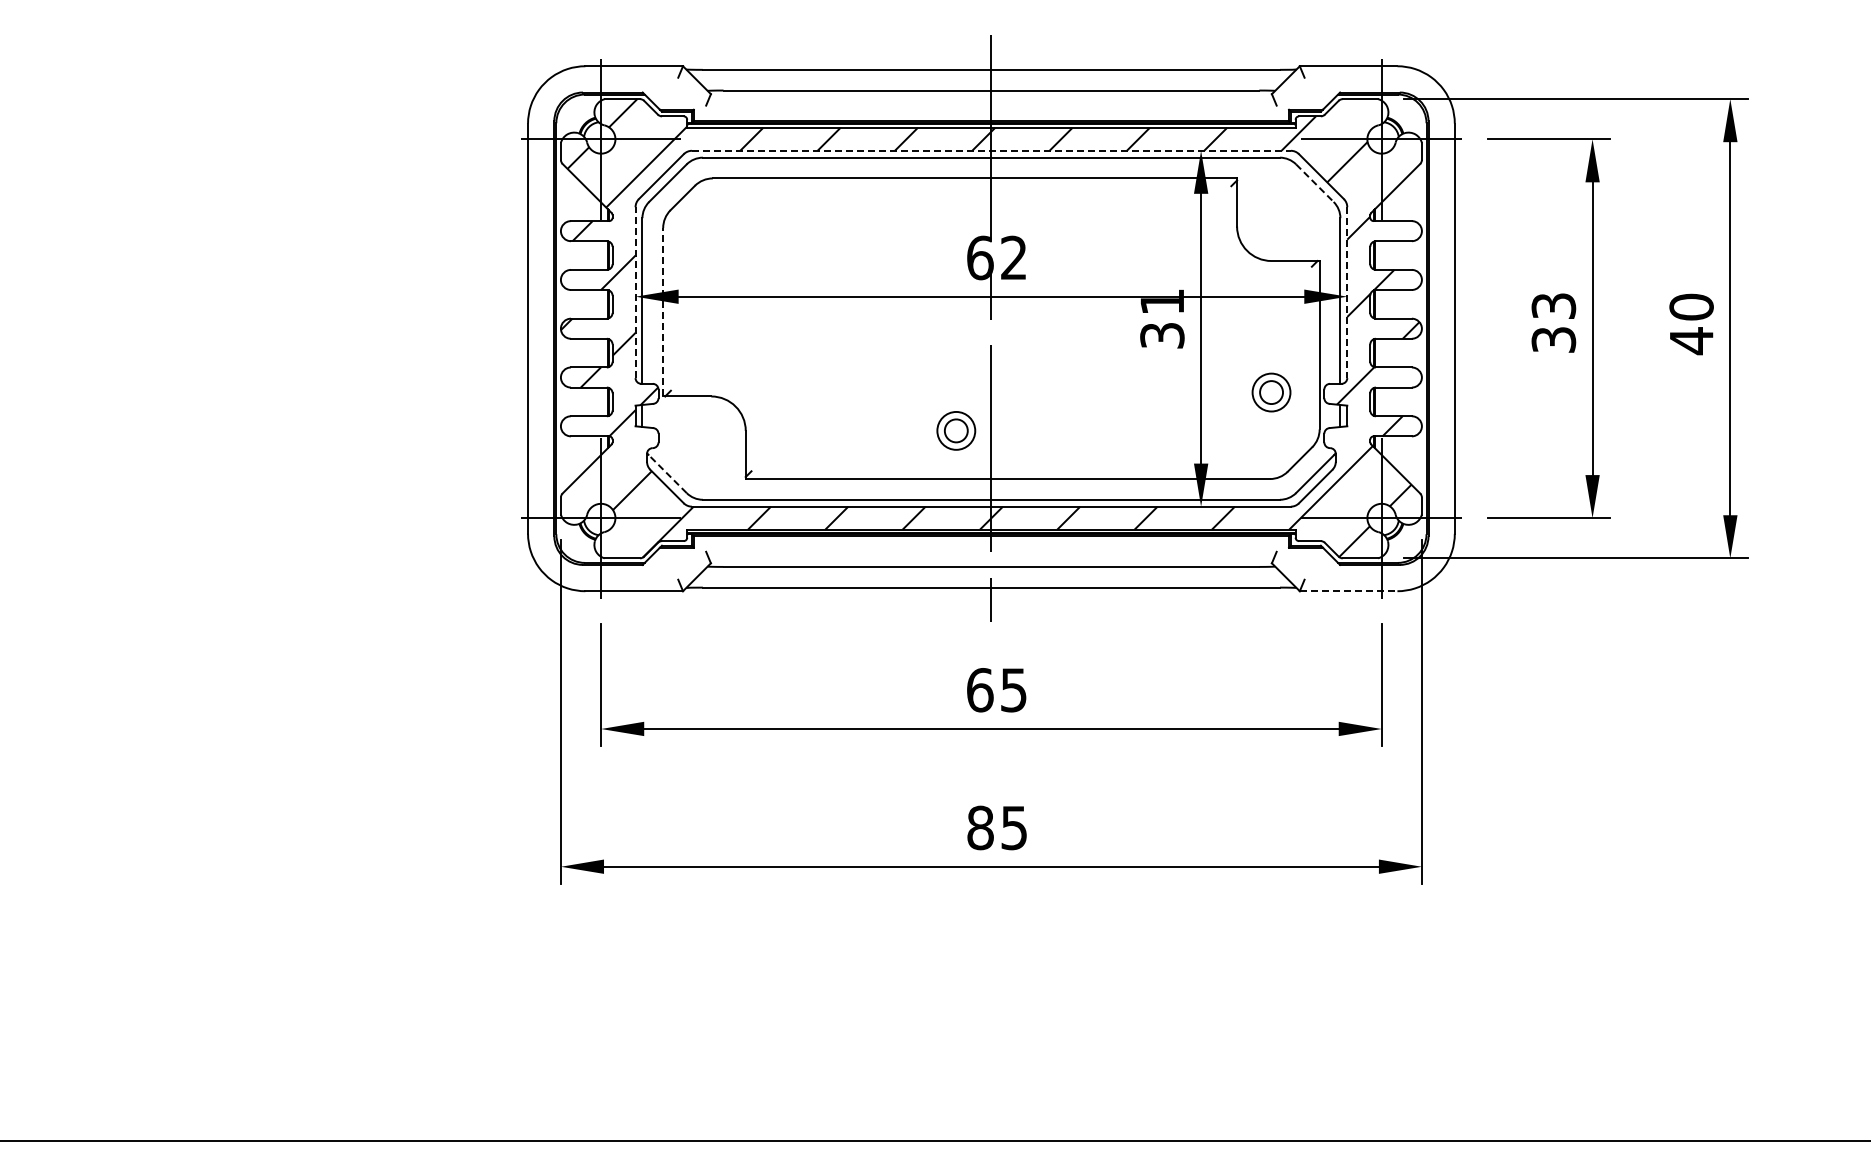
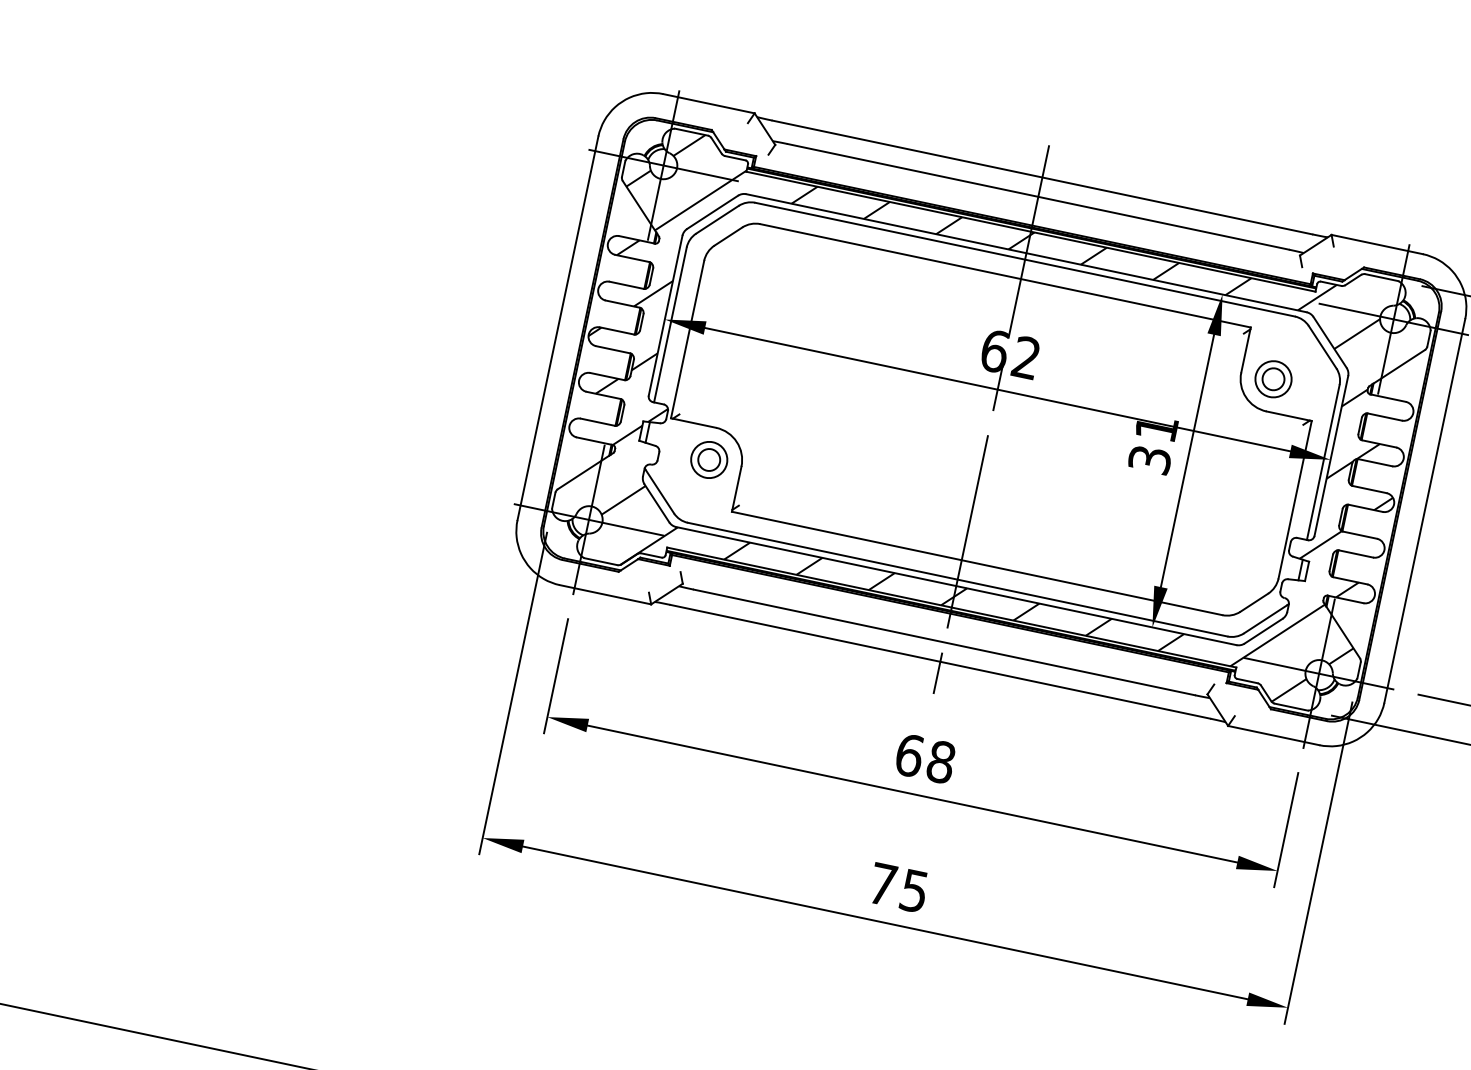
line: (991, 150) -> (1026, 252), dashed -> solid
line: (1314, 183) -> (1322, 347), dashed -> solid
line: (635, 292) -> (665, 315), dashed -> solid
line: (1347, 293) -> (1331, 456), dashed -> solid
line: (663, 311) -> (688, 338), dashed -> solid
part: (1271, 392) -> (1273, 379), moved
part: (956, 430) -> (709, 459), moved
line: (667, 474) -> (659, 492), dashed -> solid
line: (1348, 591) -> (1273, 735), dashed -> solid
text: (1013, 690) -> (940, 762), 65 -> 68
text: (980, 827) -> (882, 884), 85 -> 75

